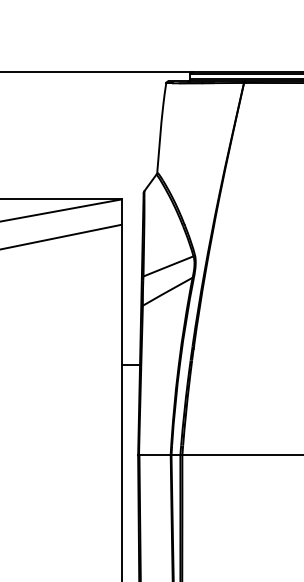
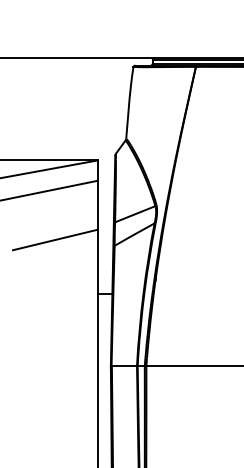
line: (68, 298) -> (54, 240), added

